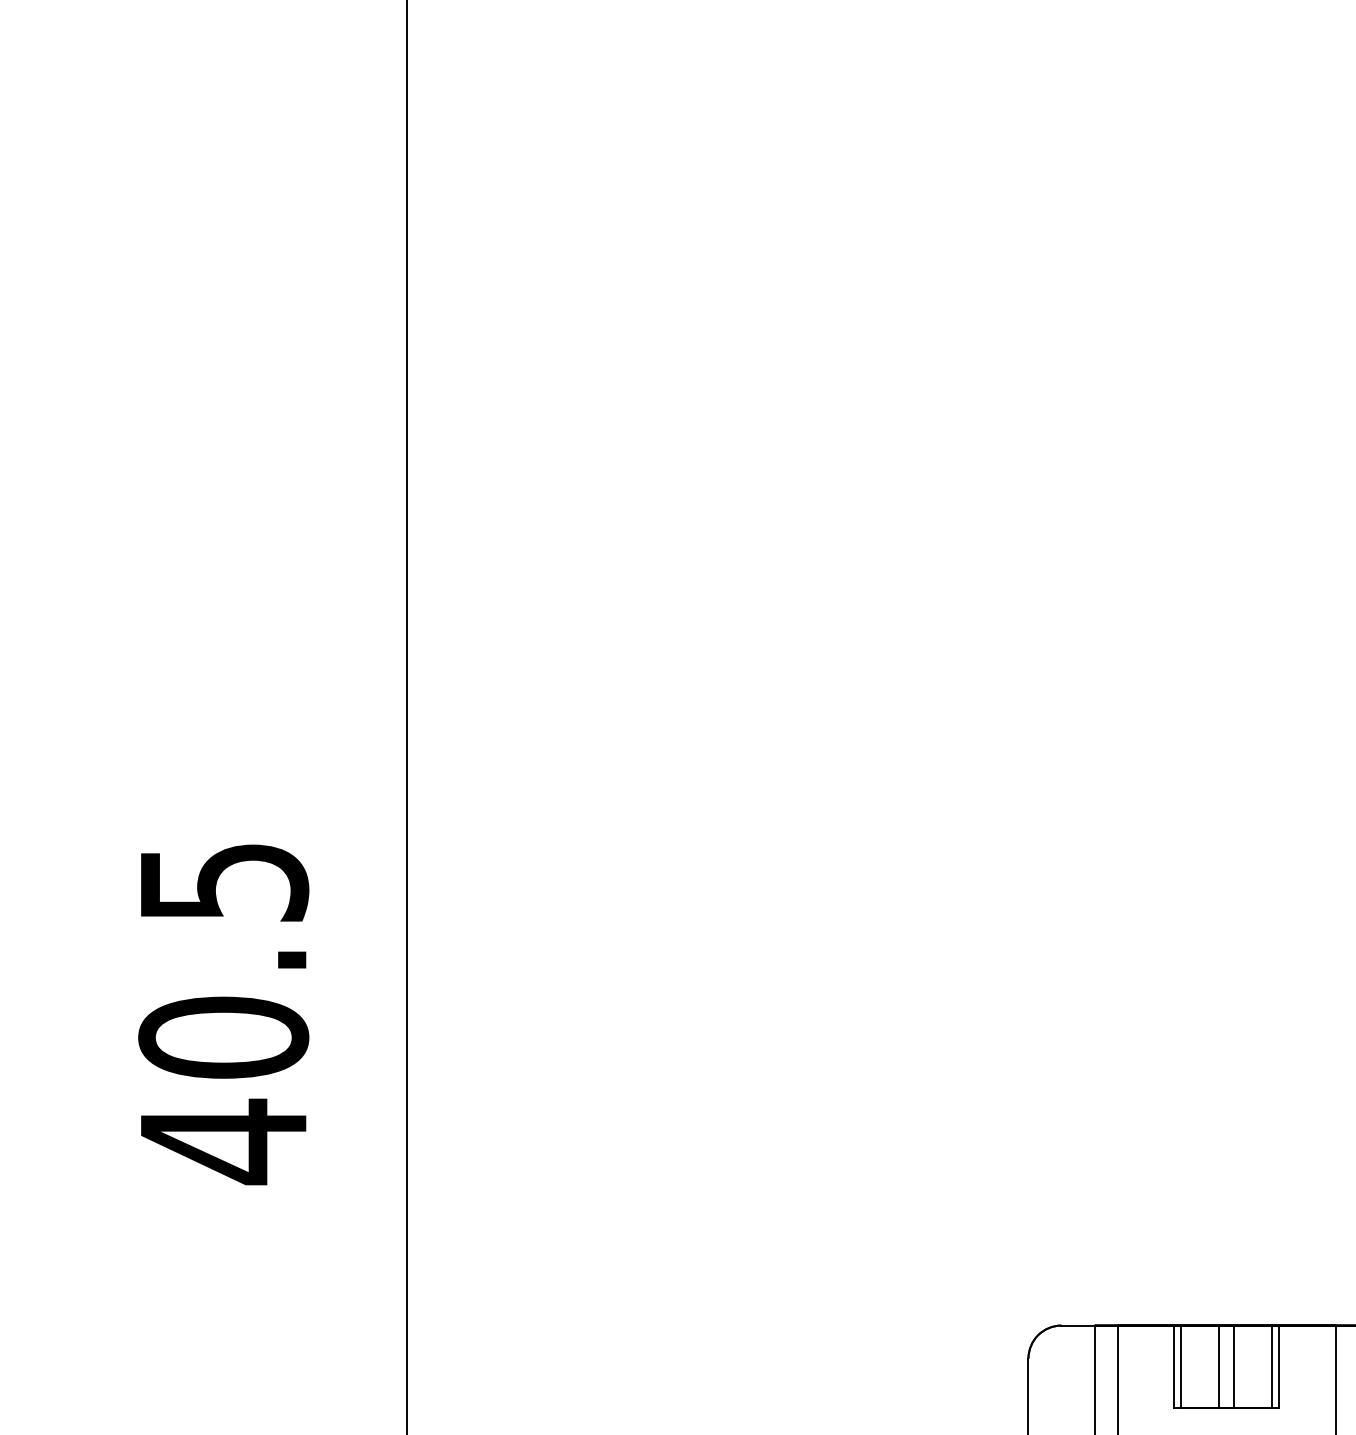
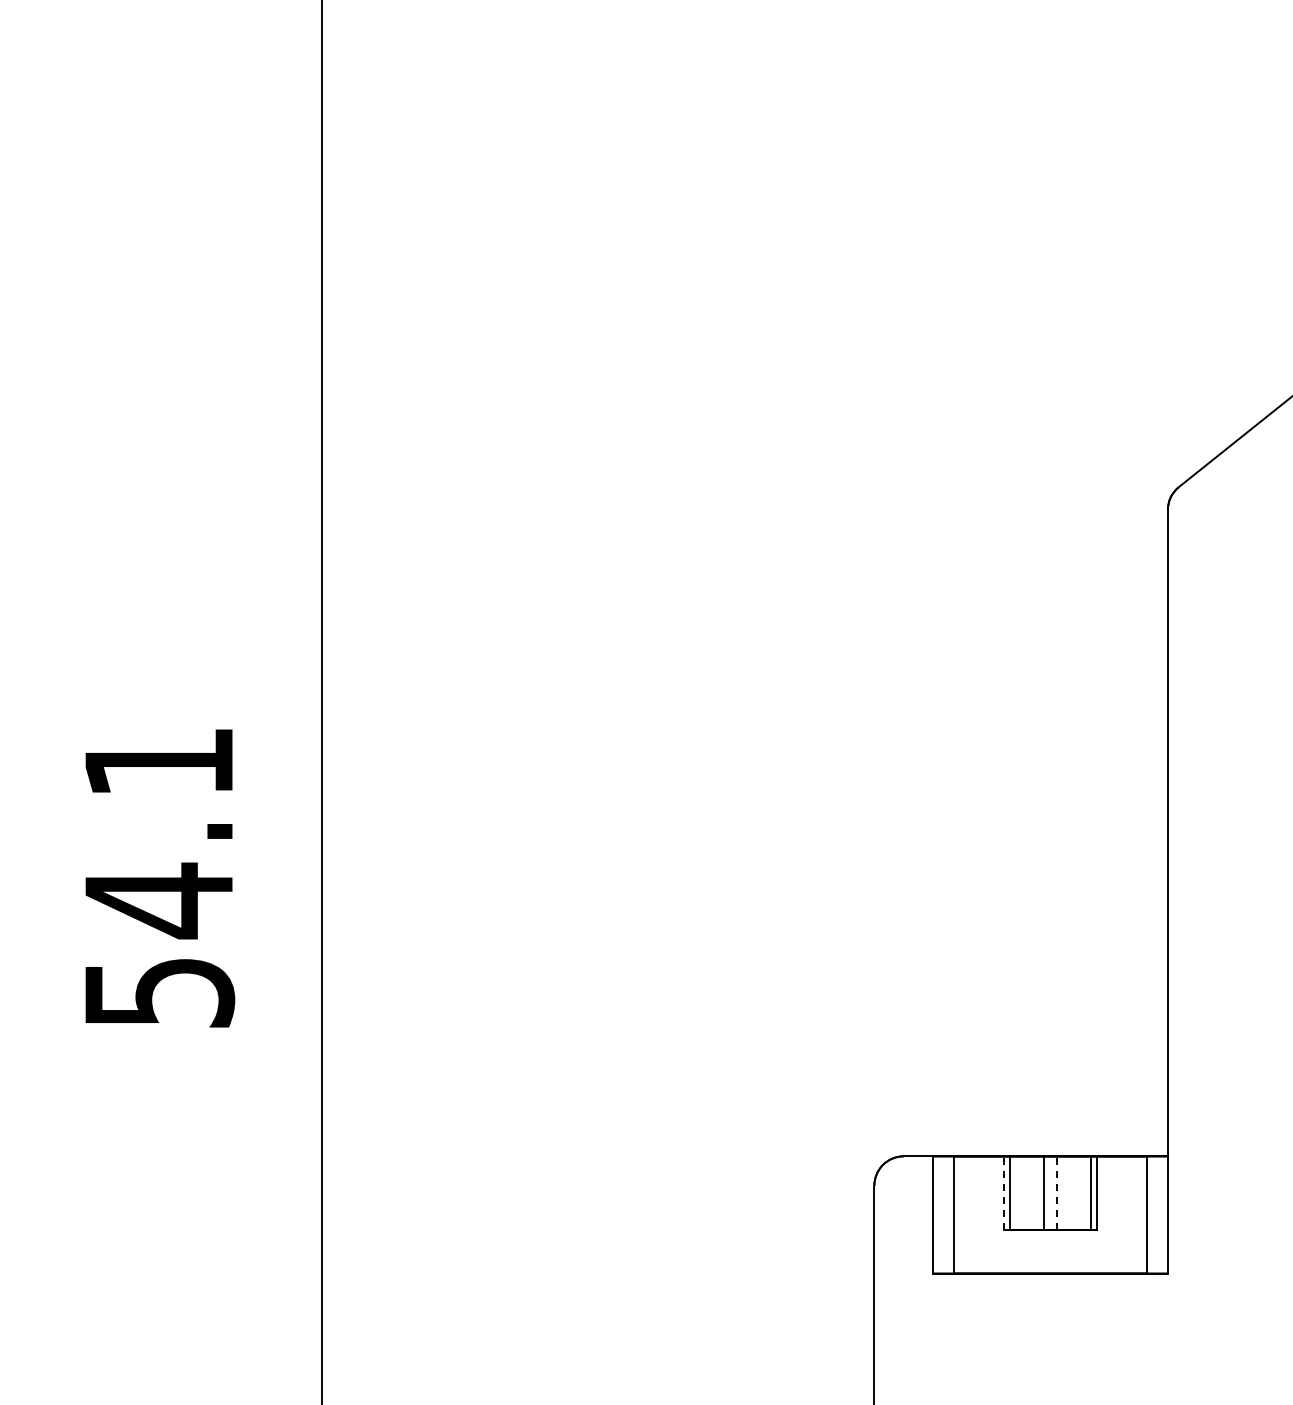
text: (224, 1014) -> (159, 879), 40.5 -> 54.1
line: (1173, 1366) -> (1003, 1192), solid -> dashed
line: (1234, 1366) -> (1057, 1192), solid -> dashed

